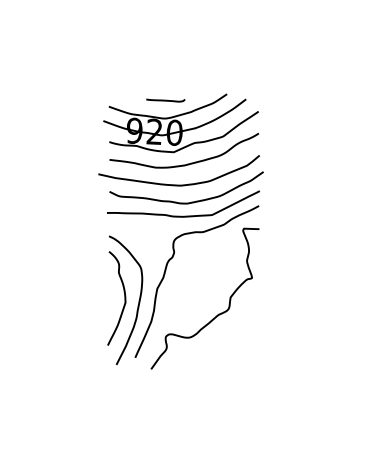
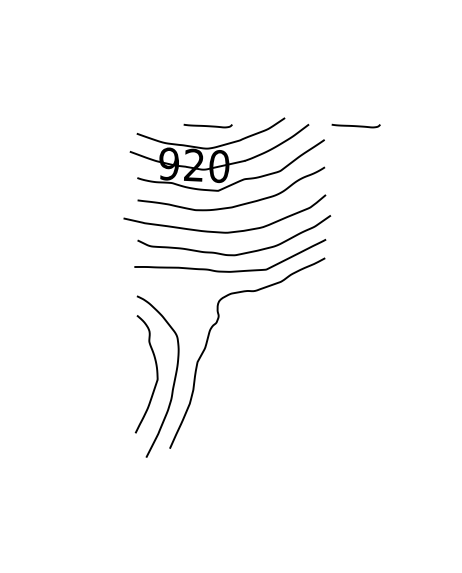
line: (283, 100) -> (355, 125), added
curve: (218, 313) -> (274, 393), removed

